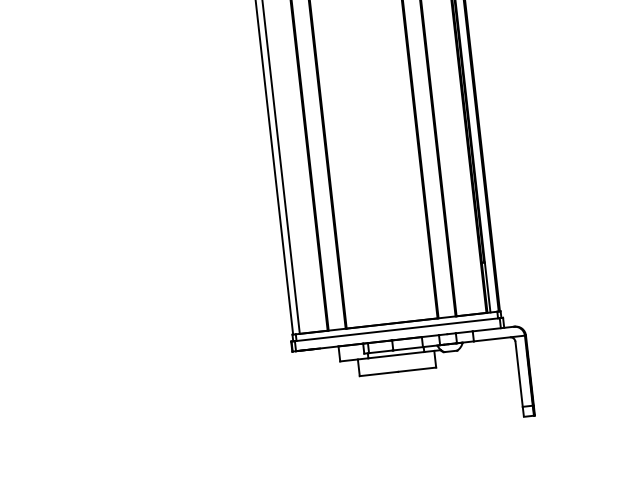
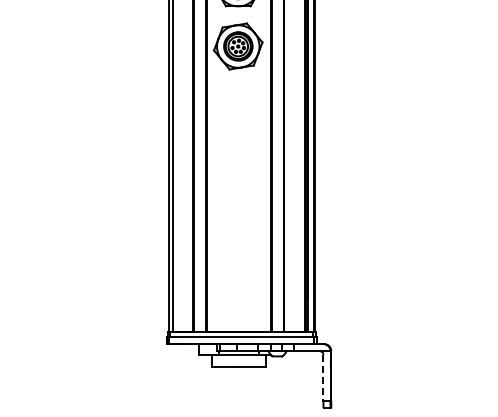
line: (519, 375) -> (323, 378), solid -> dashed

